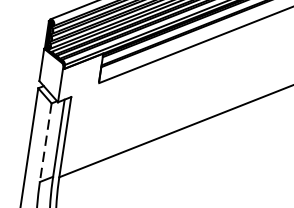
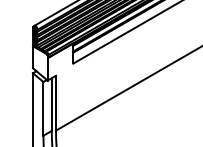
line: (45, 142) -> (43, 108), dashed -> solid

